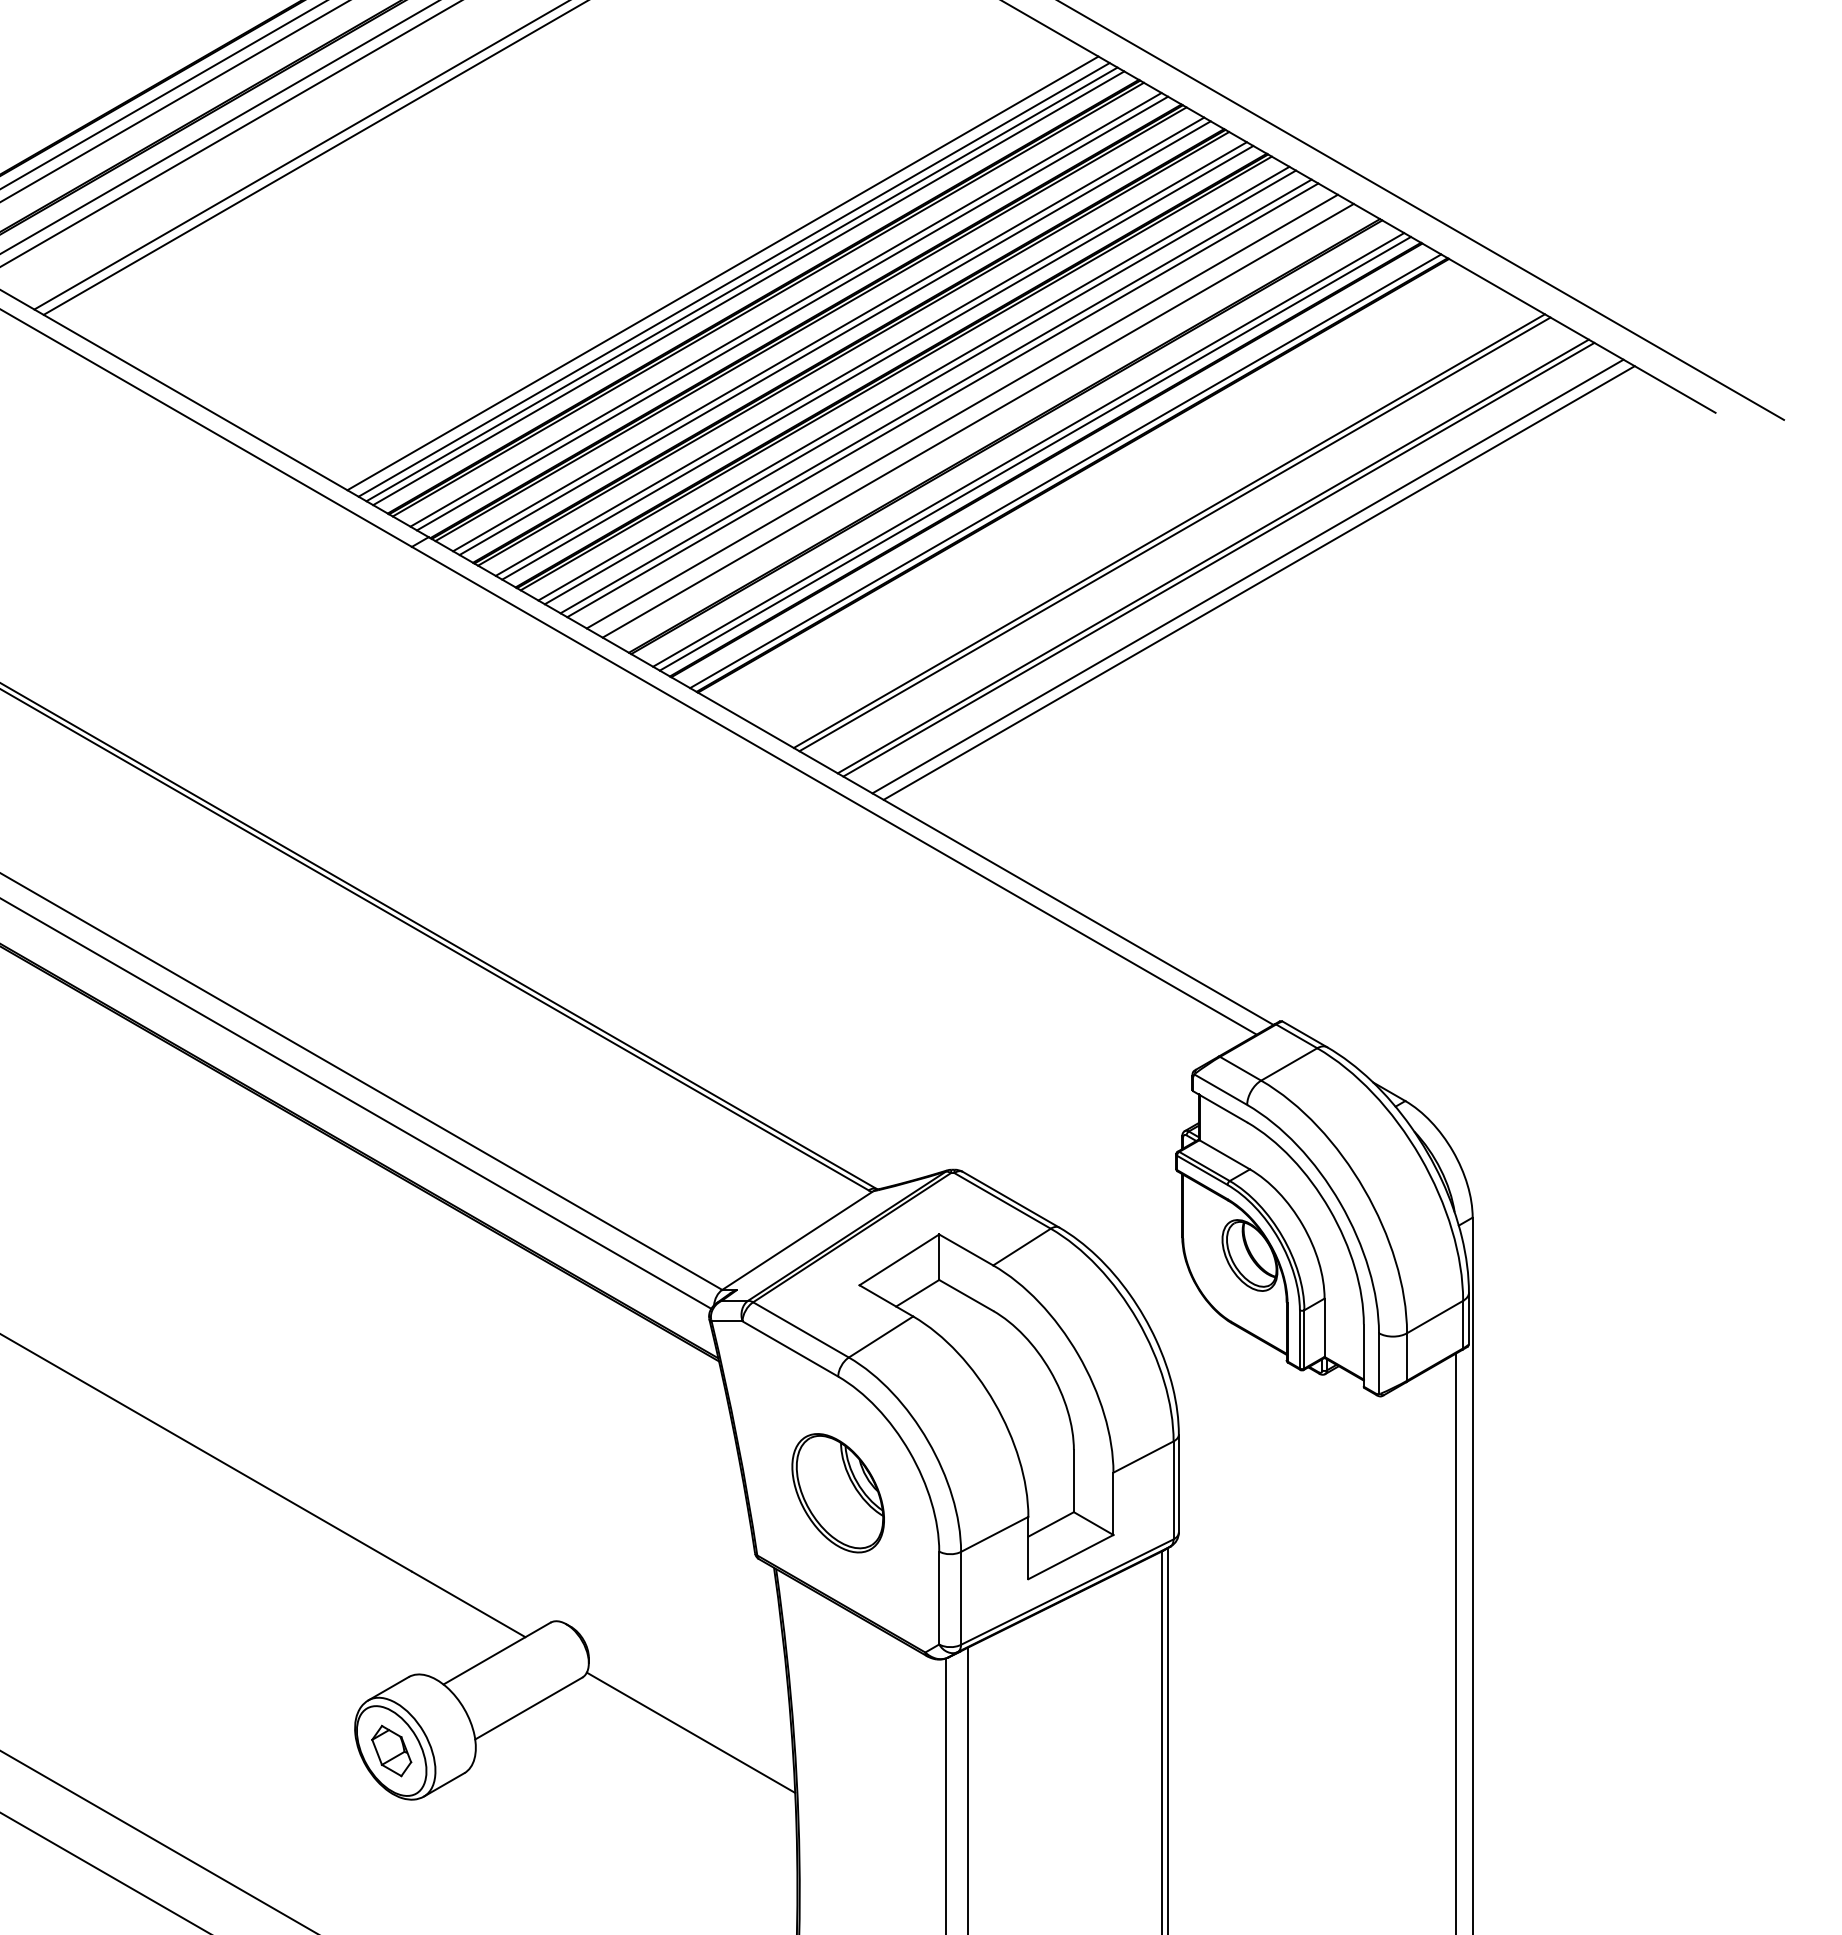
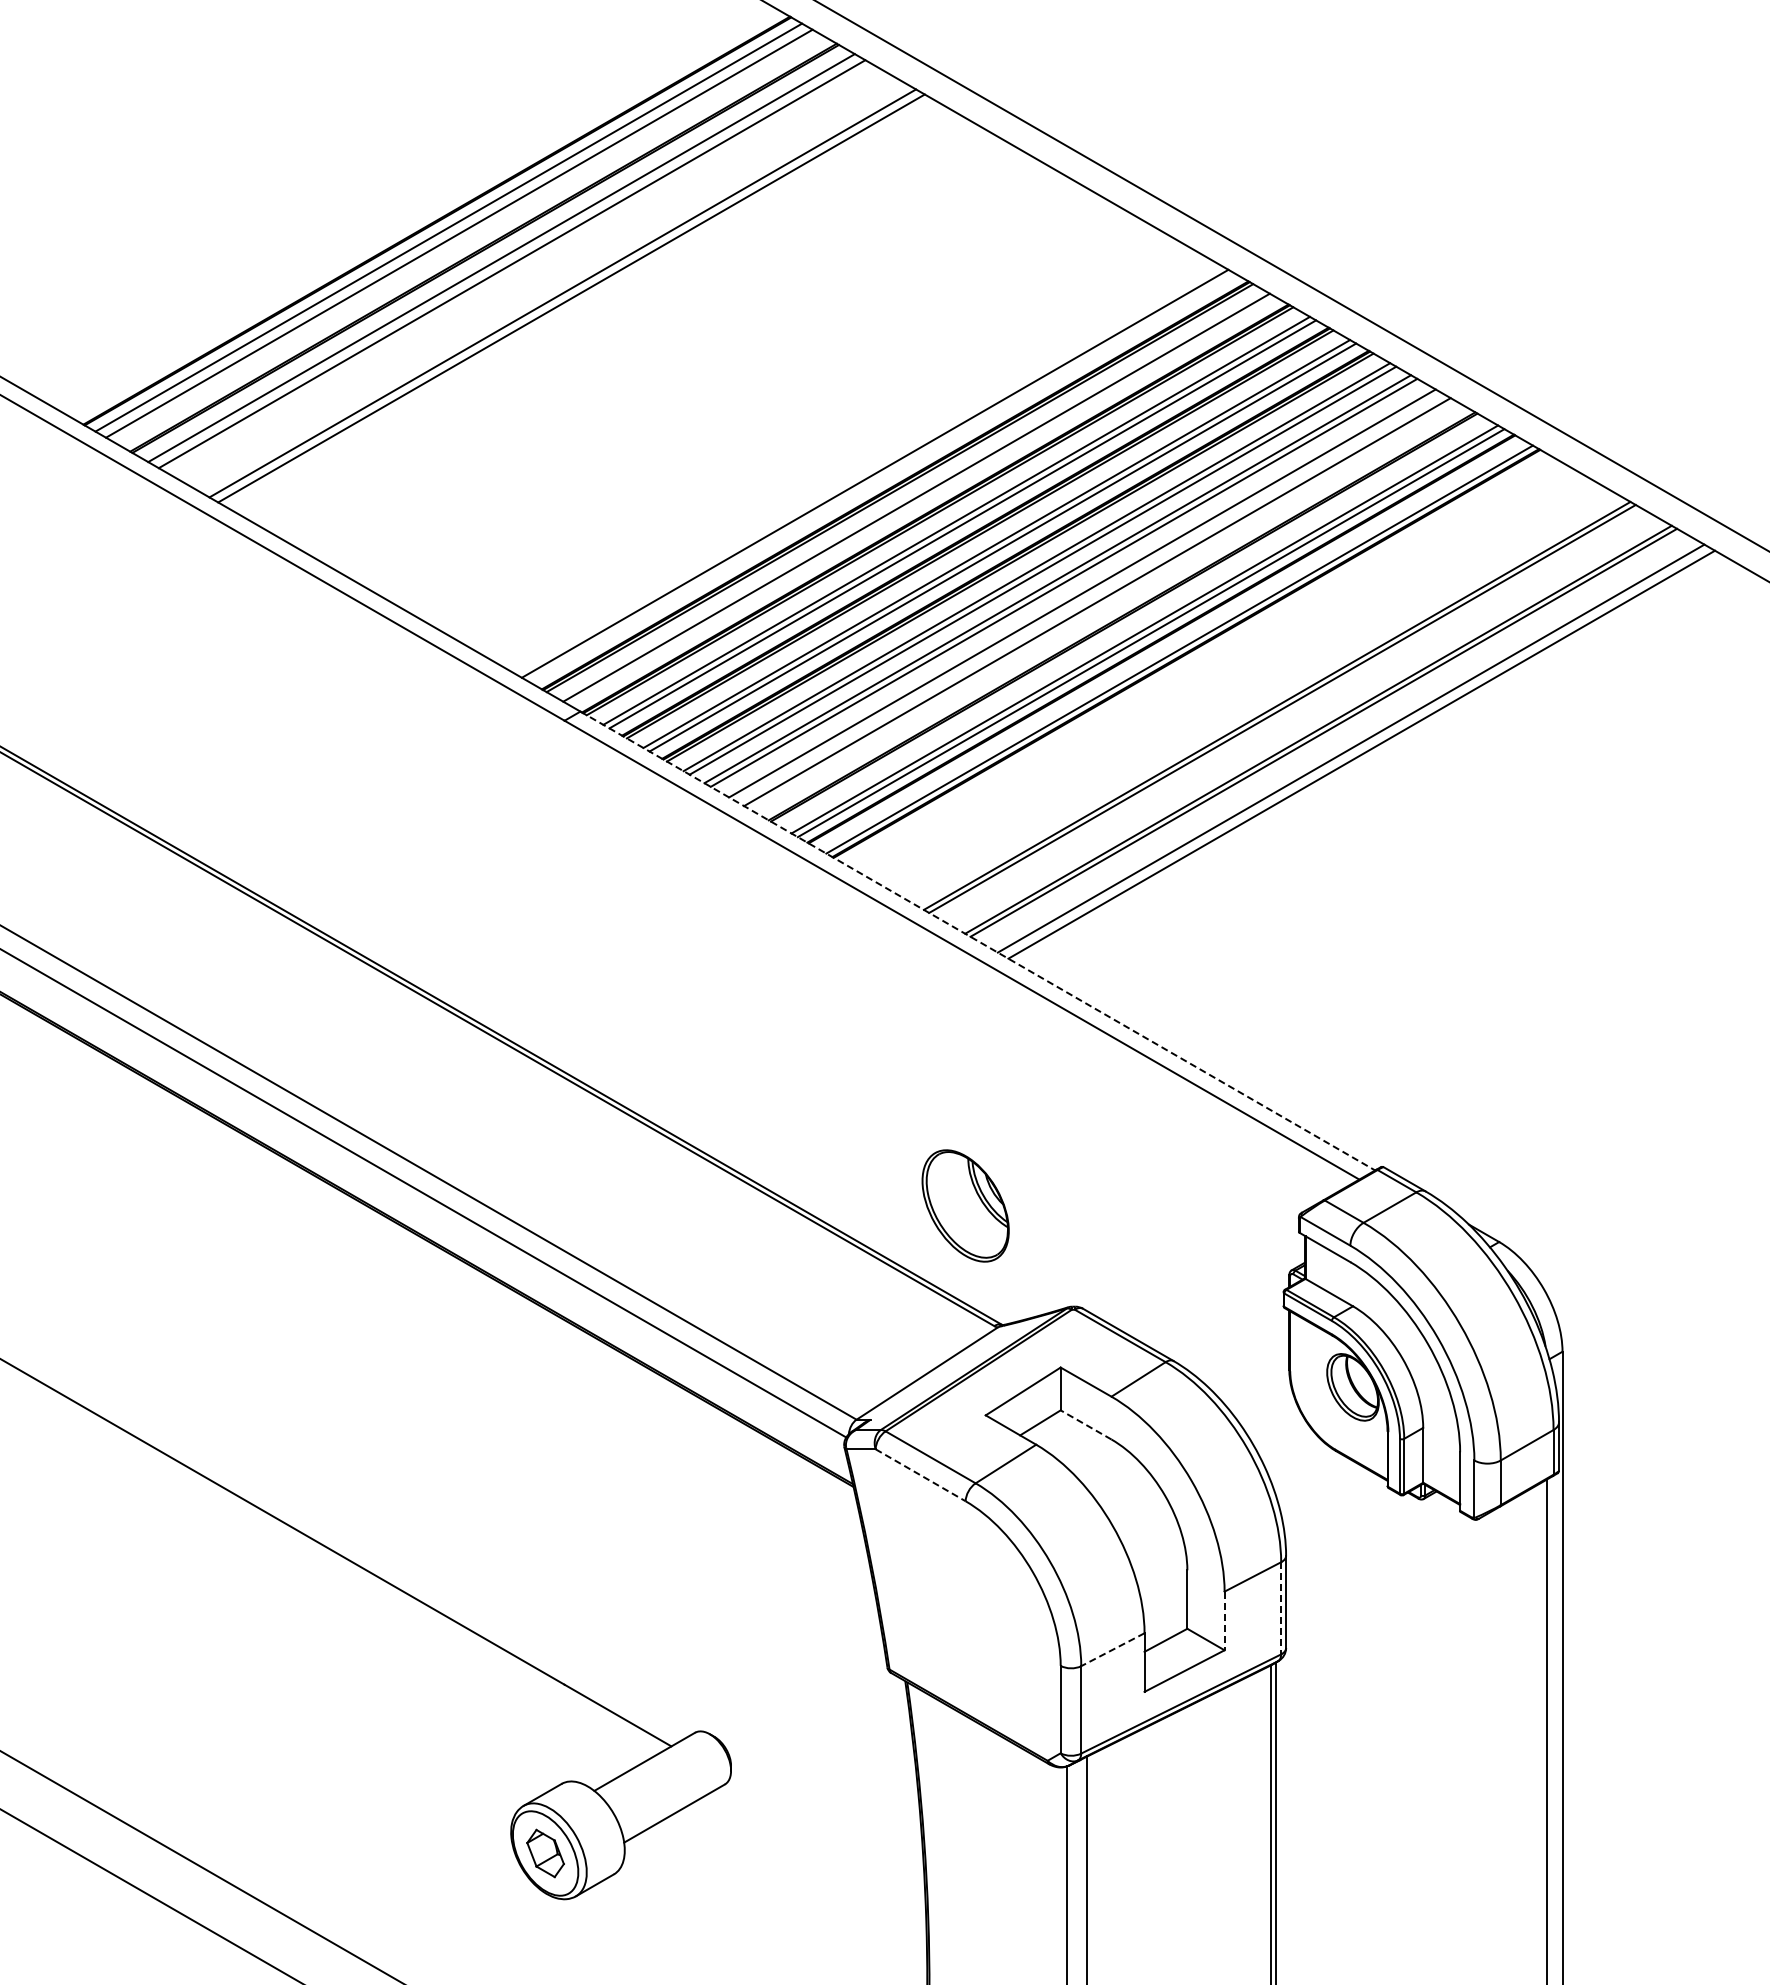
line: (722, 273) -> (856, 463), removed
line: (733, 279) -> (867, 469), removed
line: (748, 288) -> (881, 477), removed
line: (792, 313) -> (922, 501), removed
line: (850, 781) -> (977, 941), solid -> dashed
line: (965, 1294) -> (1085, 1424), solid -> dashed
line: (790, 1349) -> (920, 1475), solid -> dashed
line: (1173, 1490) -> (1281, 1608), solid -> dashed
part: (838, 1492) -> (965, 1205), moved
line: (1113, 1504) -> (1224, 1621), solid -> dashed
line: (994, 1534) -> (1112, 1649), solid -> dashed
line: (691, 1731) -> (827, 1835), removed

